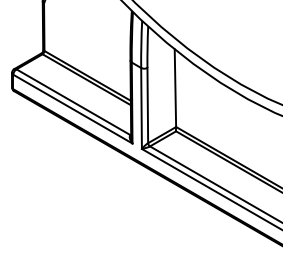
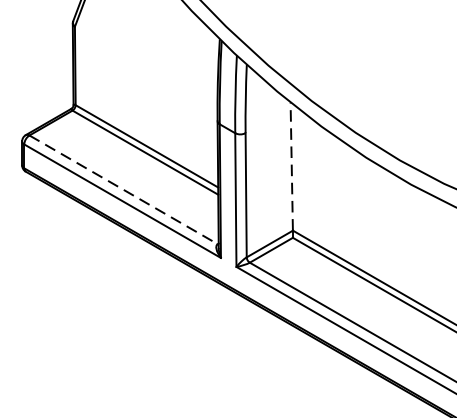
line: (175, 88) -> (291, 167), solid -> dashed
line: (73, 102) -> (123, 190), solid -> dashed

